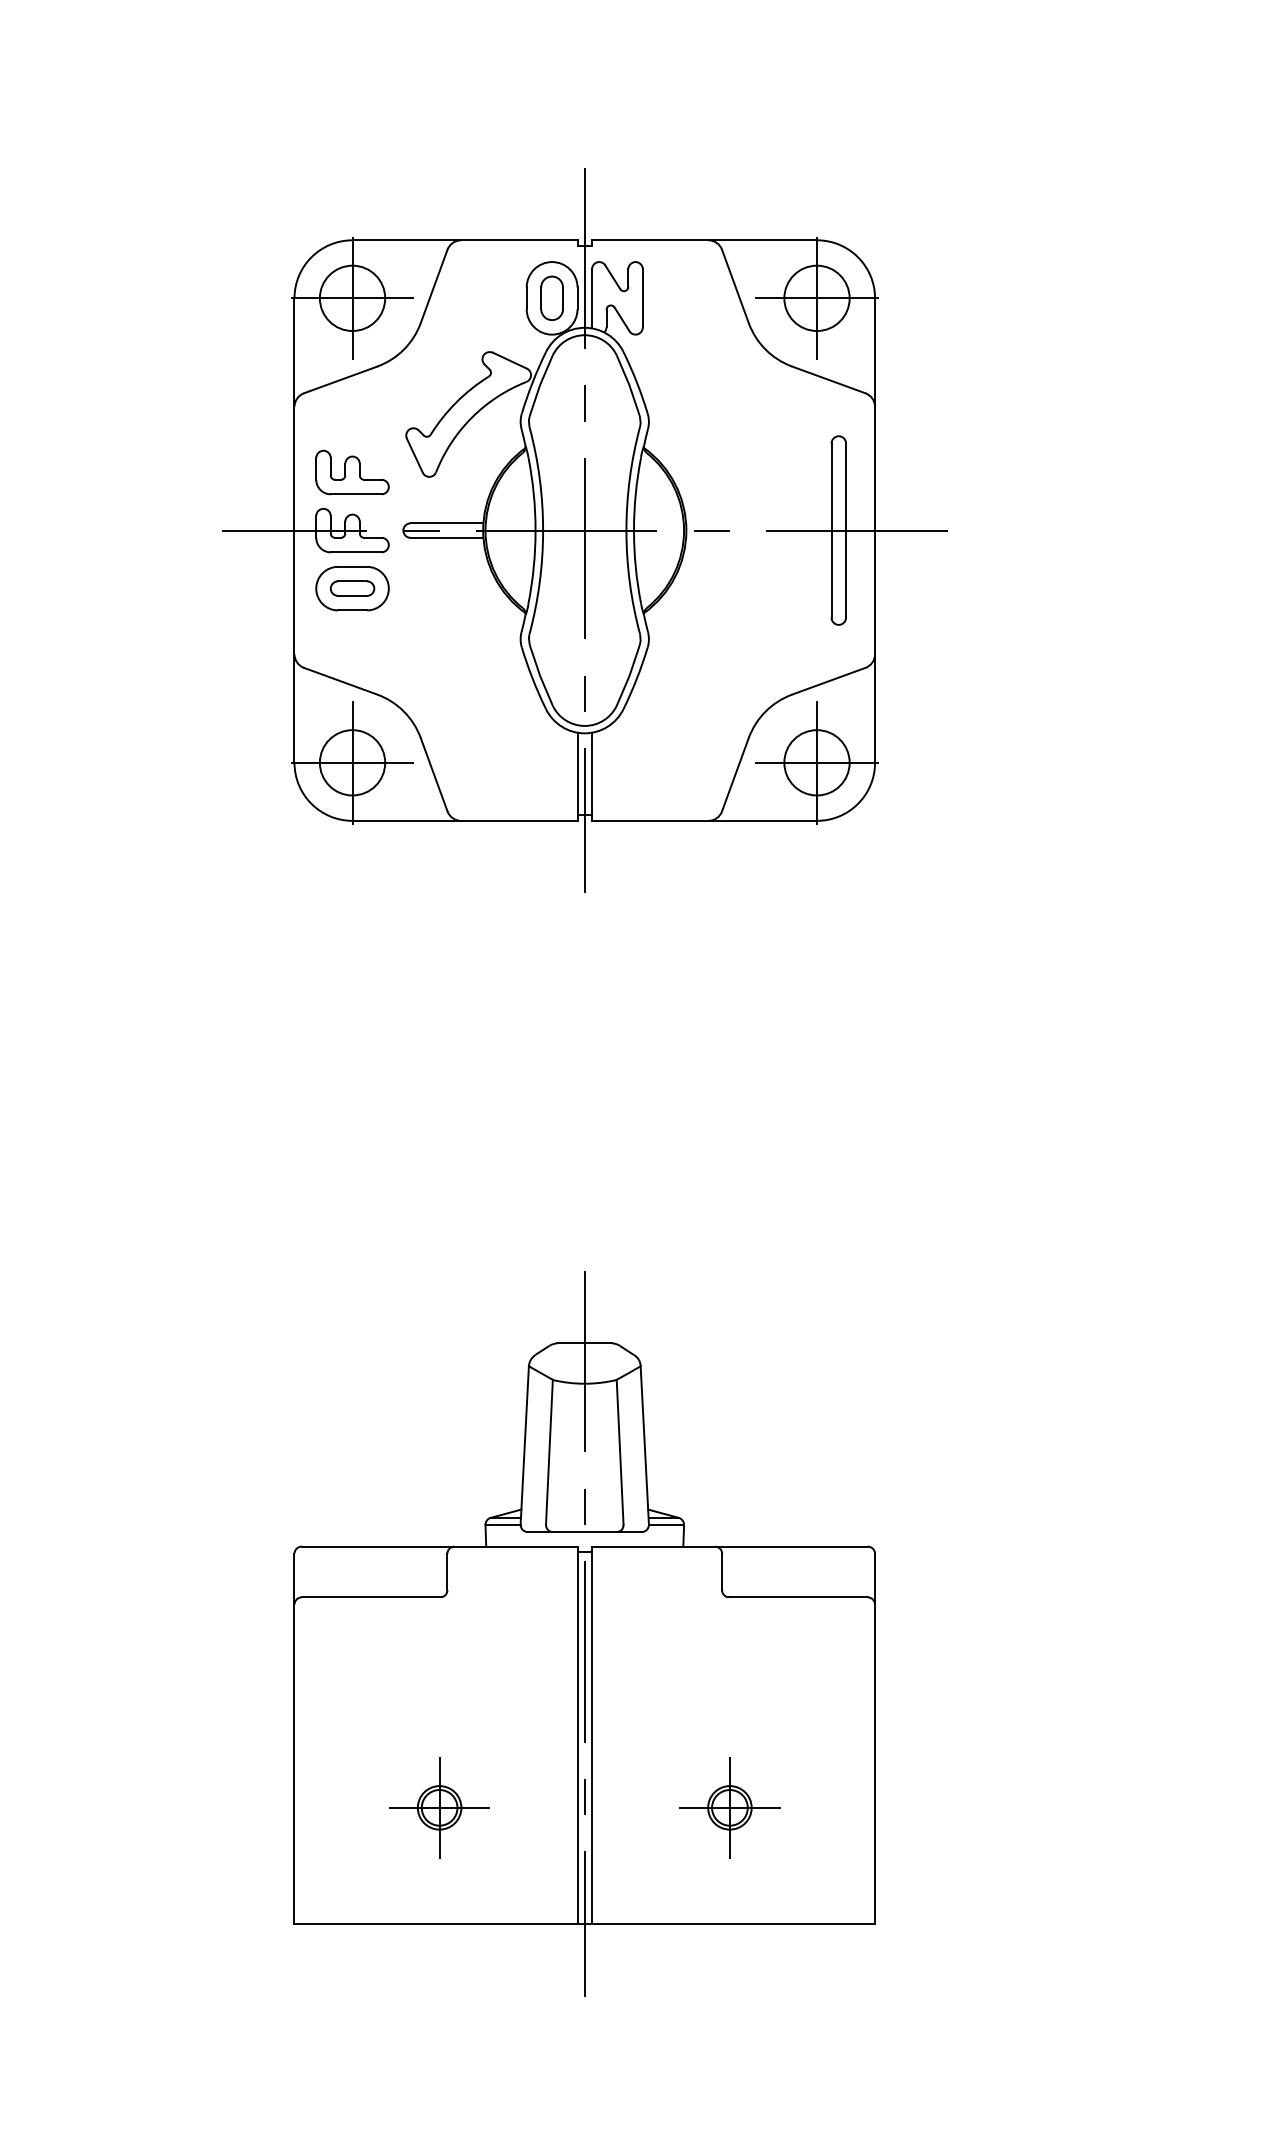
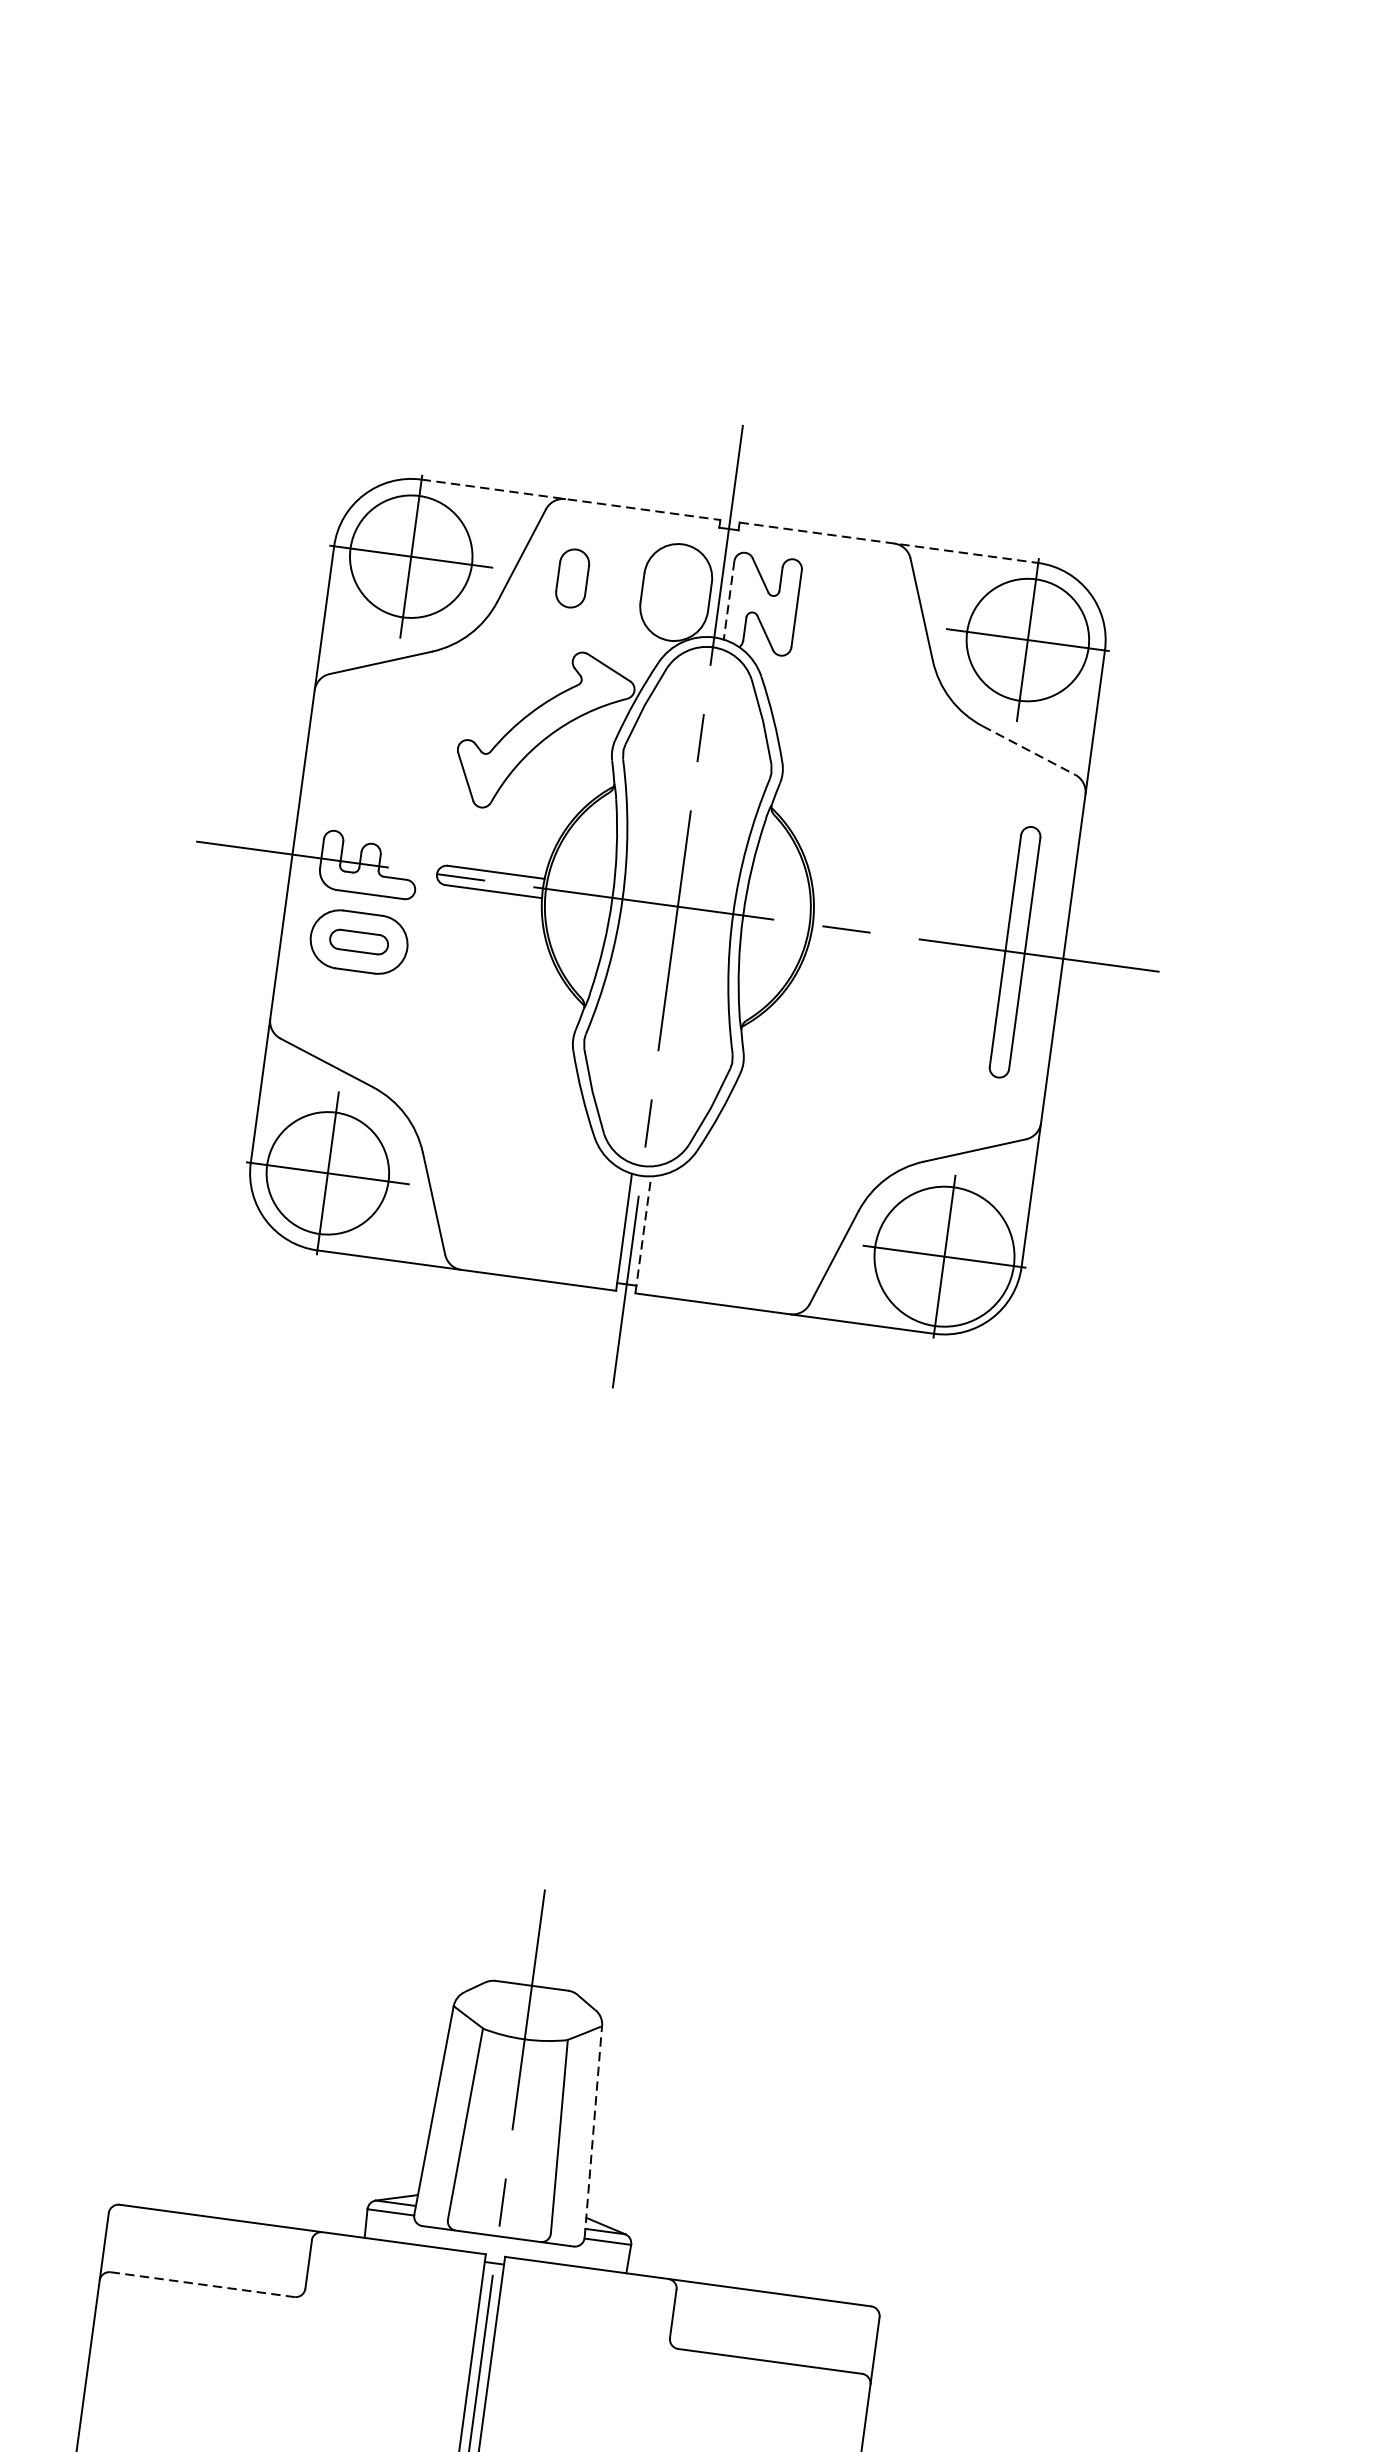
line: (465, 240) -> (571, 500), solid -> dashed
line: (705, 240) -> (890, 543), solid -> dashed
part: (551, 297) -> (571, 577), moved
circle: (352, 298) -> (411, 556), size x1.4
line: (592, 298) -> (729, 599), solid -> dashed
circle: (816, 298) -> (1027, 640), size x1.4
line: (829, 380) -> (1029, 751), solid -> dashed
part: (352, 472) -> (379, 787), removed
circle: (352, 762) -> (327, 1172), size x1.4
circle: (816, 762) -> (943, 1256), size x1.6
line: (592, 776) -> (643, 1234), solid -> dashed
line: (644, 1444) -> (593, 2130), solid -> dashed
line: (371, 1597) -> (203, 2284), solid -> dashed

